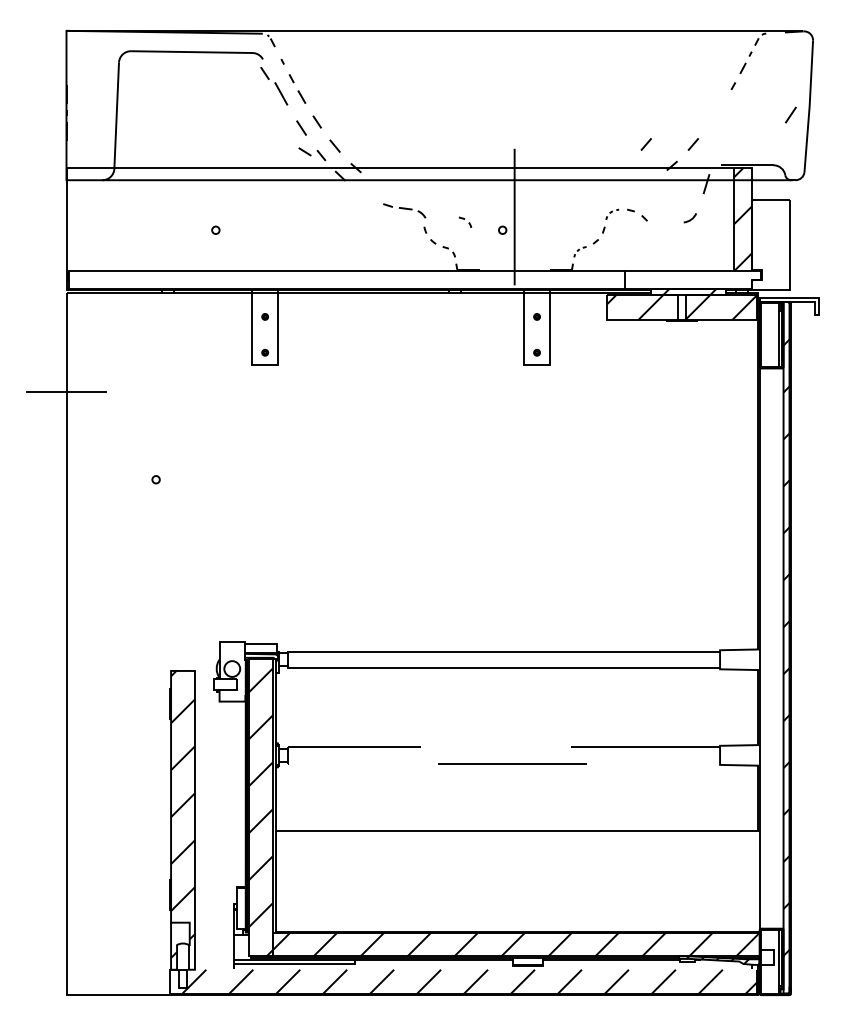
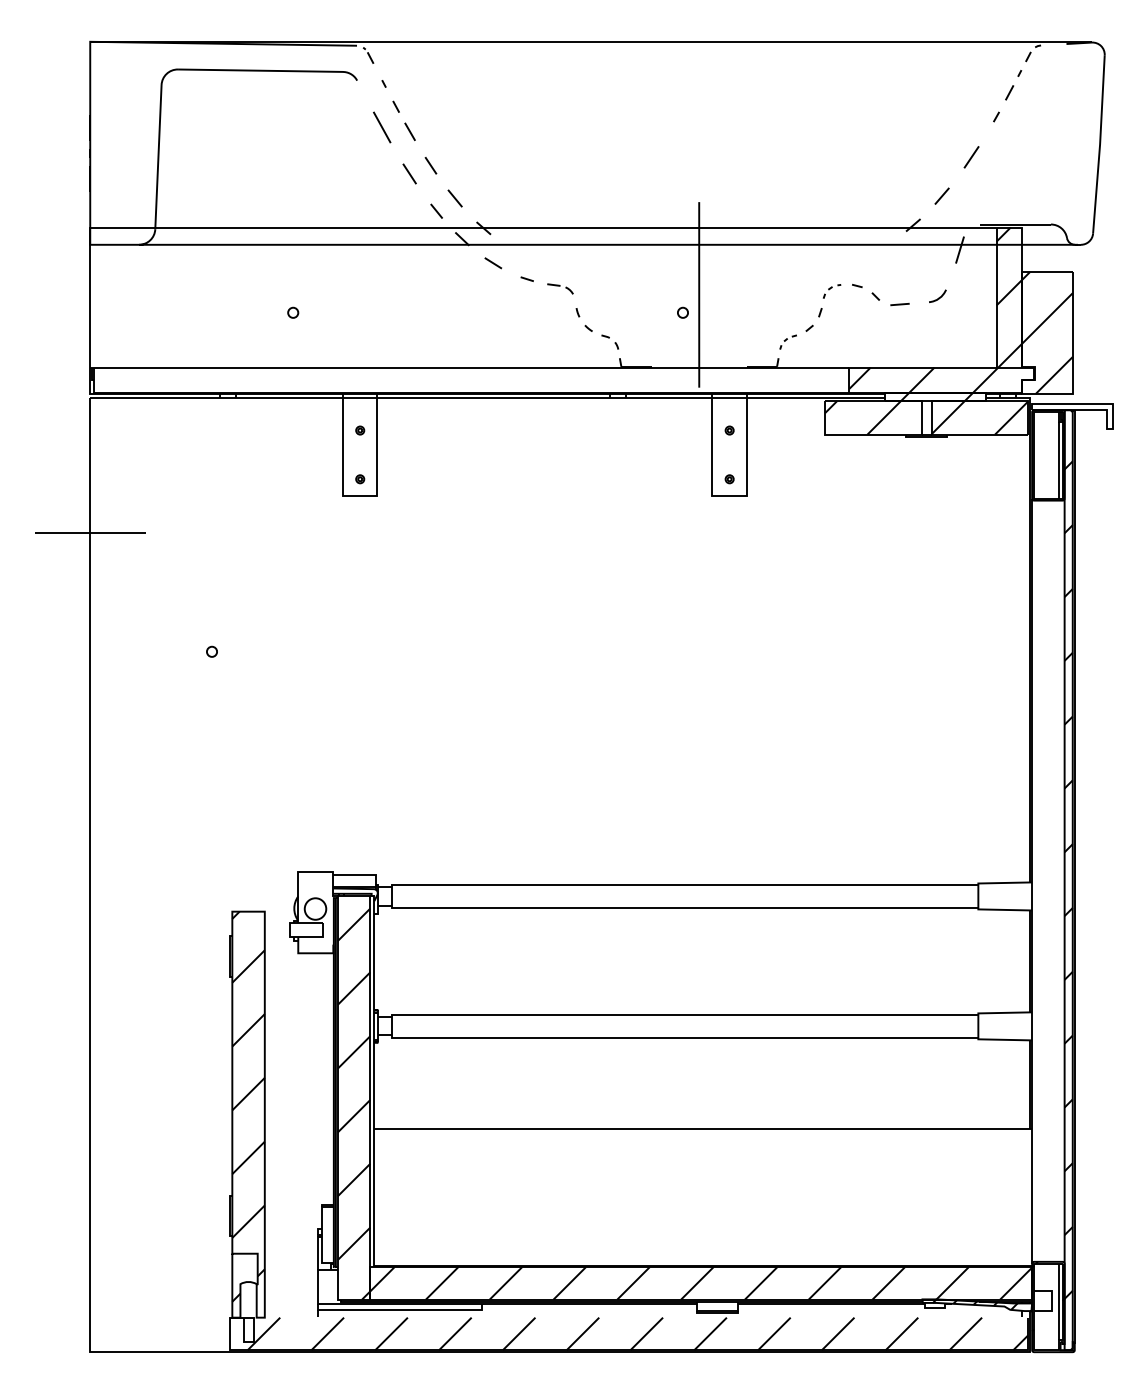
line: (264, 73) -> (359, 99), removed
line: (790, 115) -> (971, 157), moved
line: (645, 143) -> (877, 195), removed
line: (305, 152) -> (493, 263), moved
part: (412, 212) -> (560, 288), size x0.71
part: (464, 221) -> (631, 301), removed
line: (662, 224) -> (899, 304), added
hatch: (770, 245) -> (1046, 333), added
hatch: (679, 280) -> (923, 380), added
line: (288, 755) -> (391, 1026), dashed -> solid

